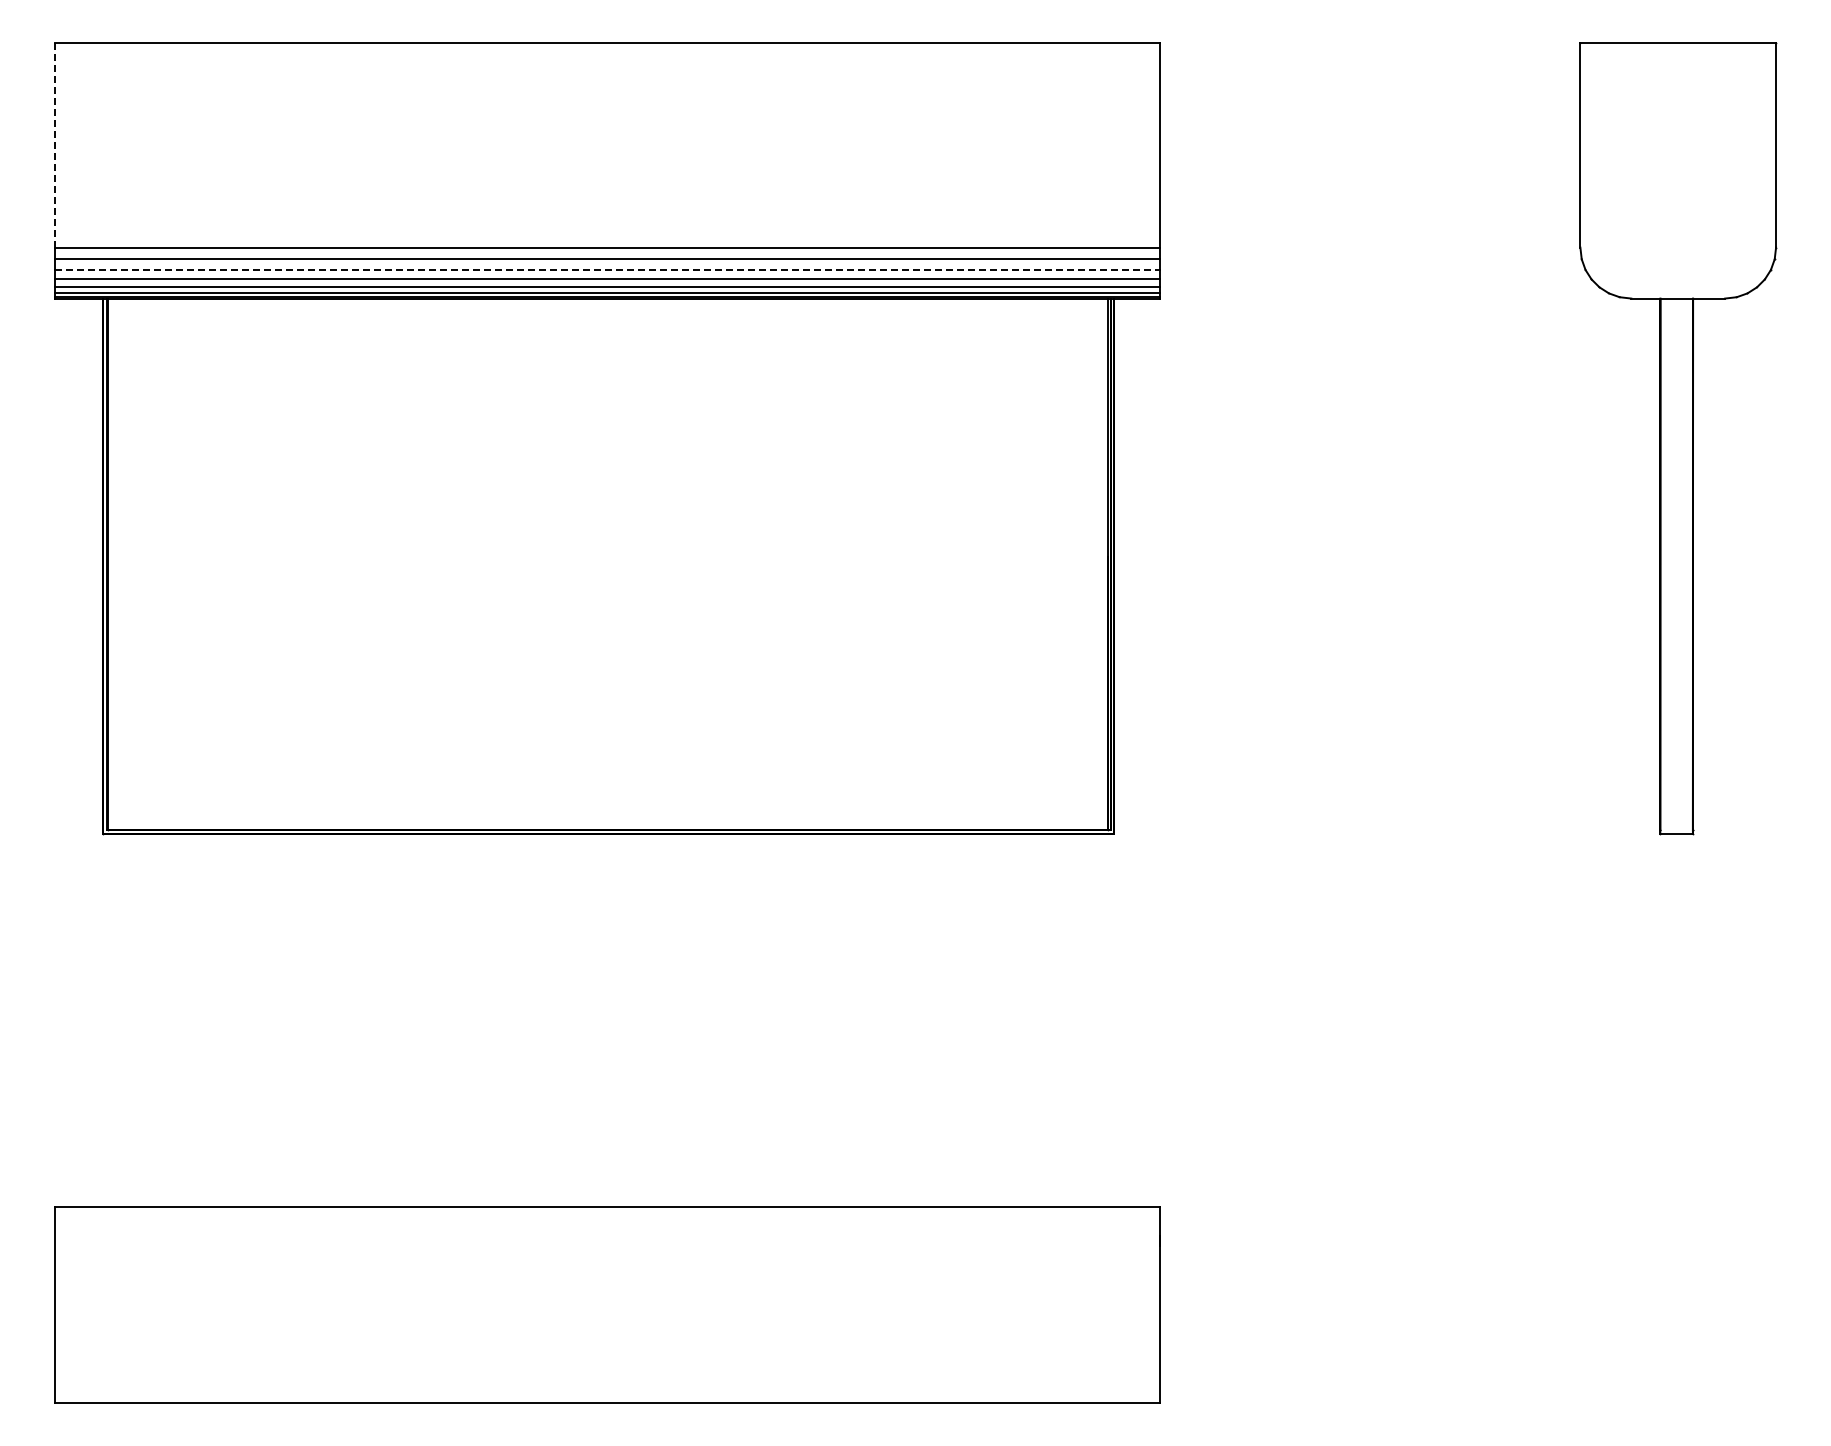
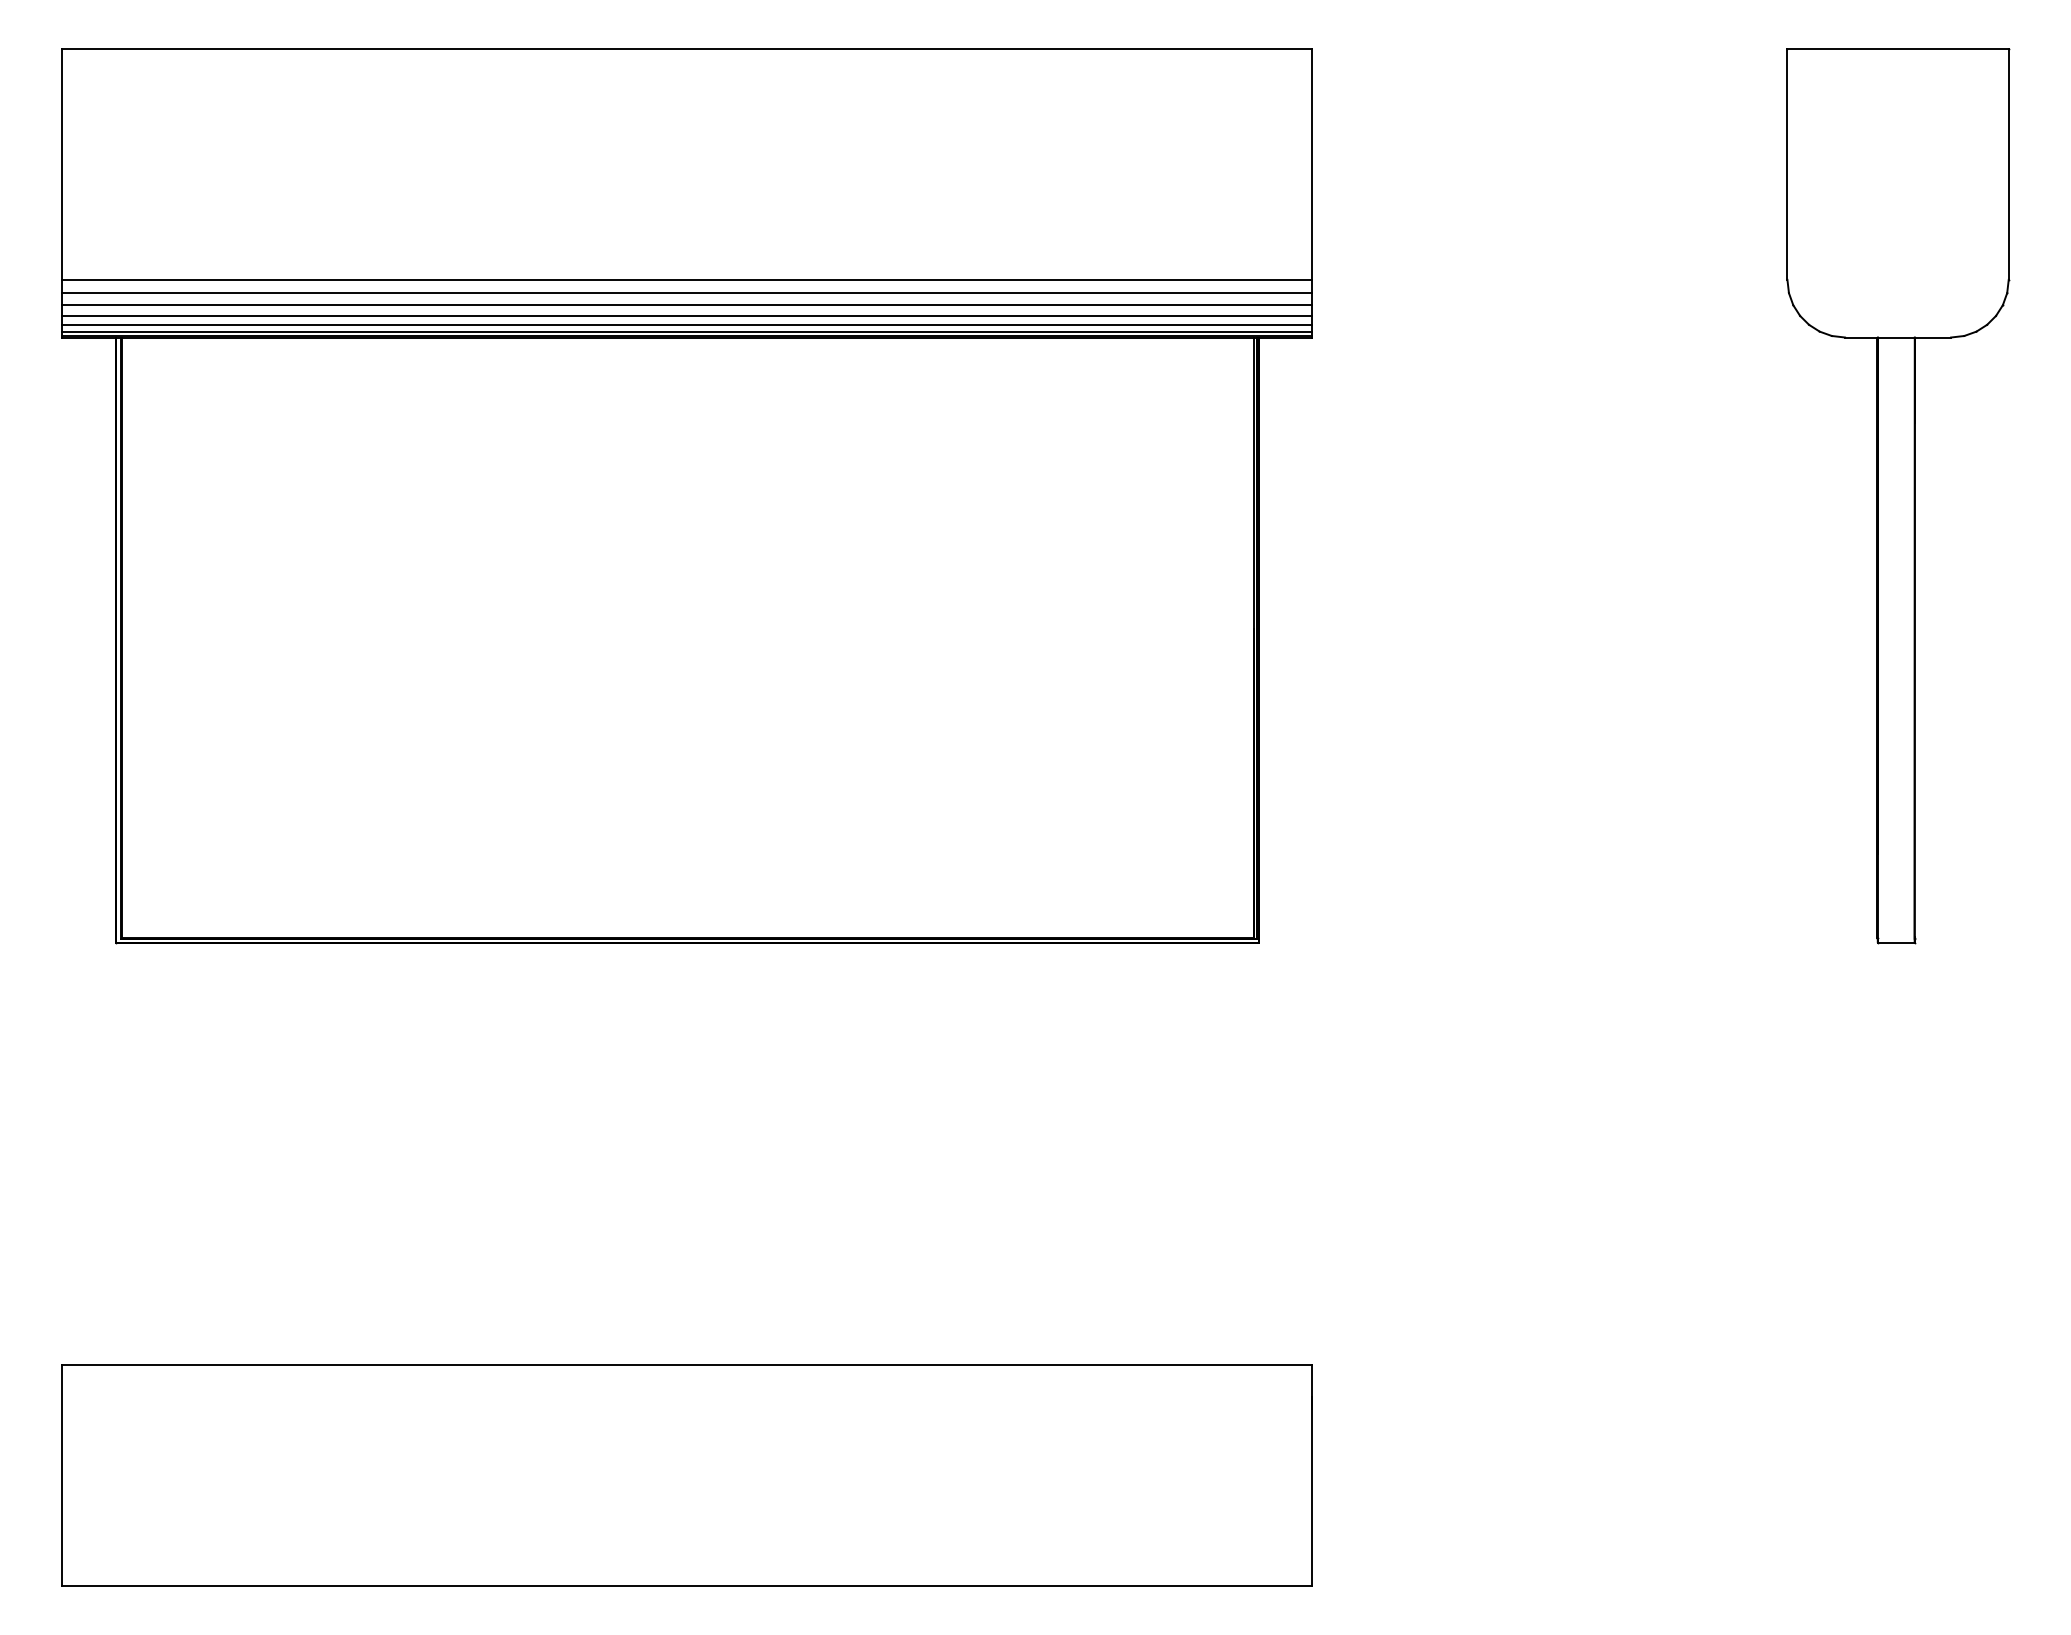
line: (54, 145) -> (61, 164), dashed -> solid
line: (607, 270) -> (687, 305), dashed -> solid

